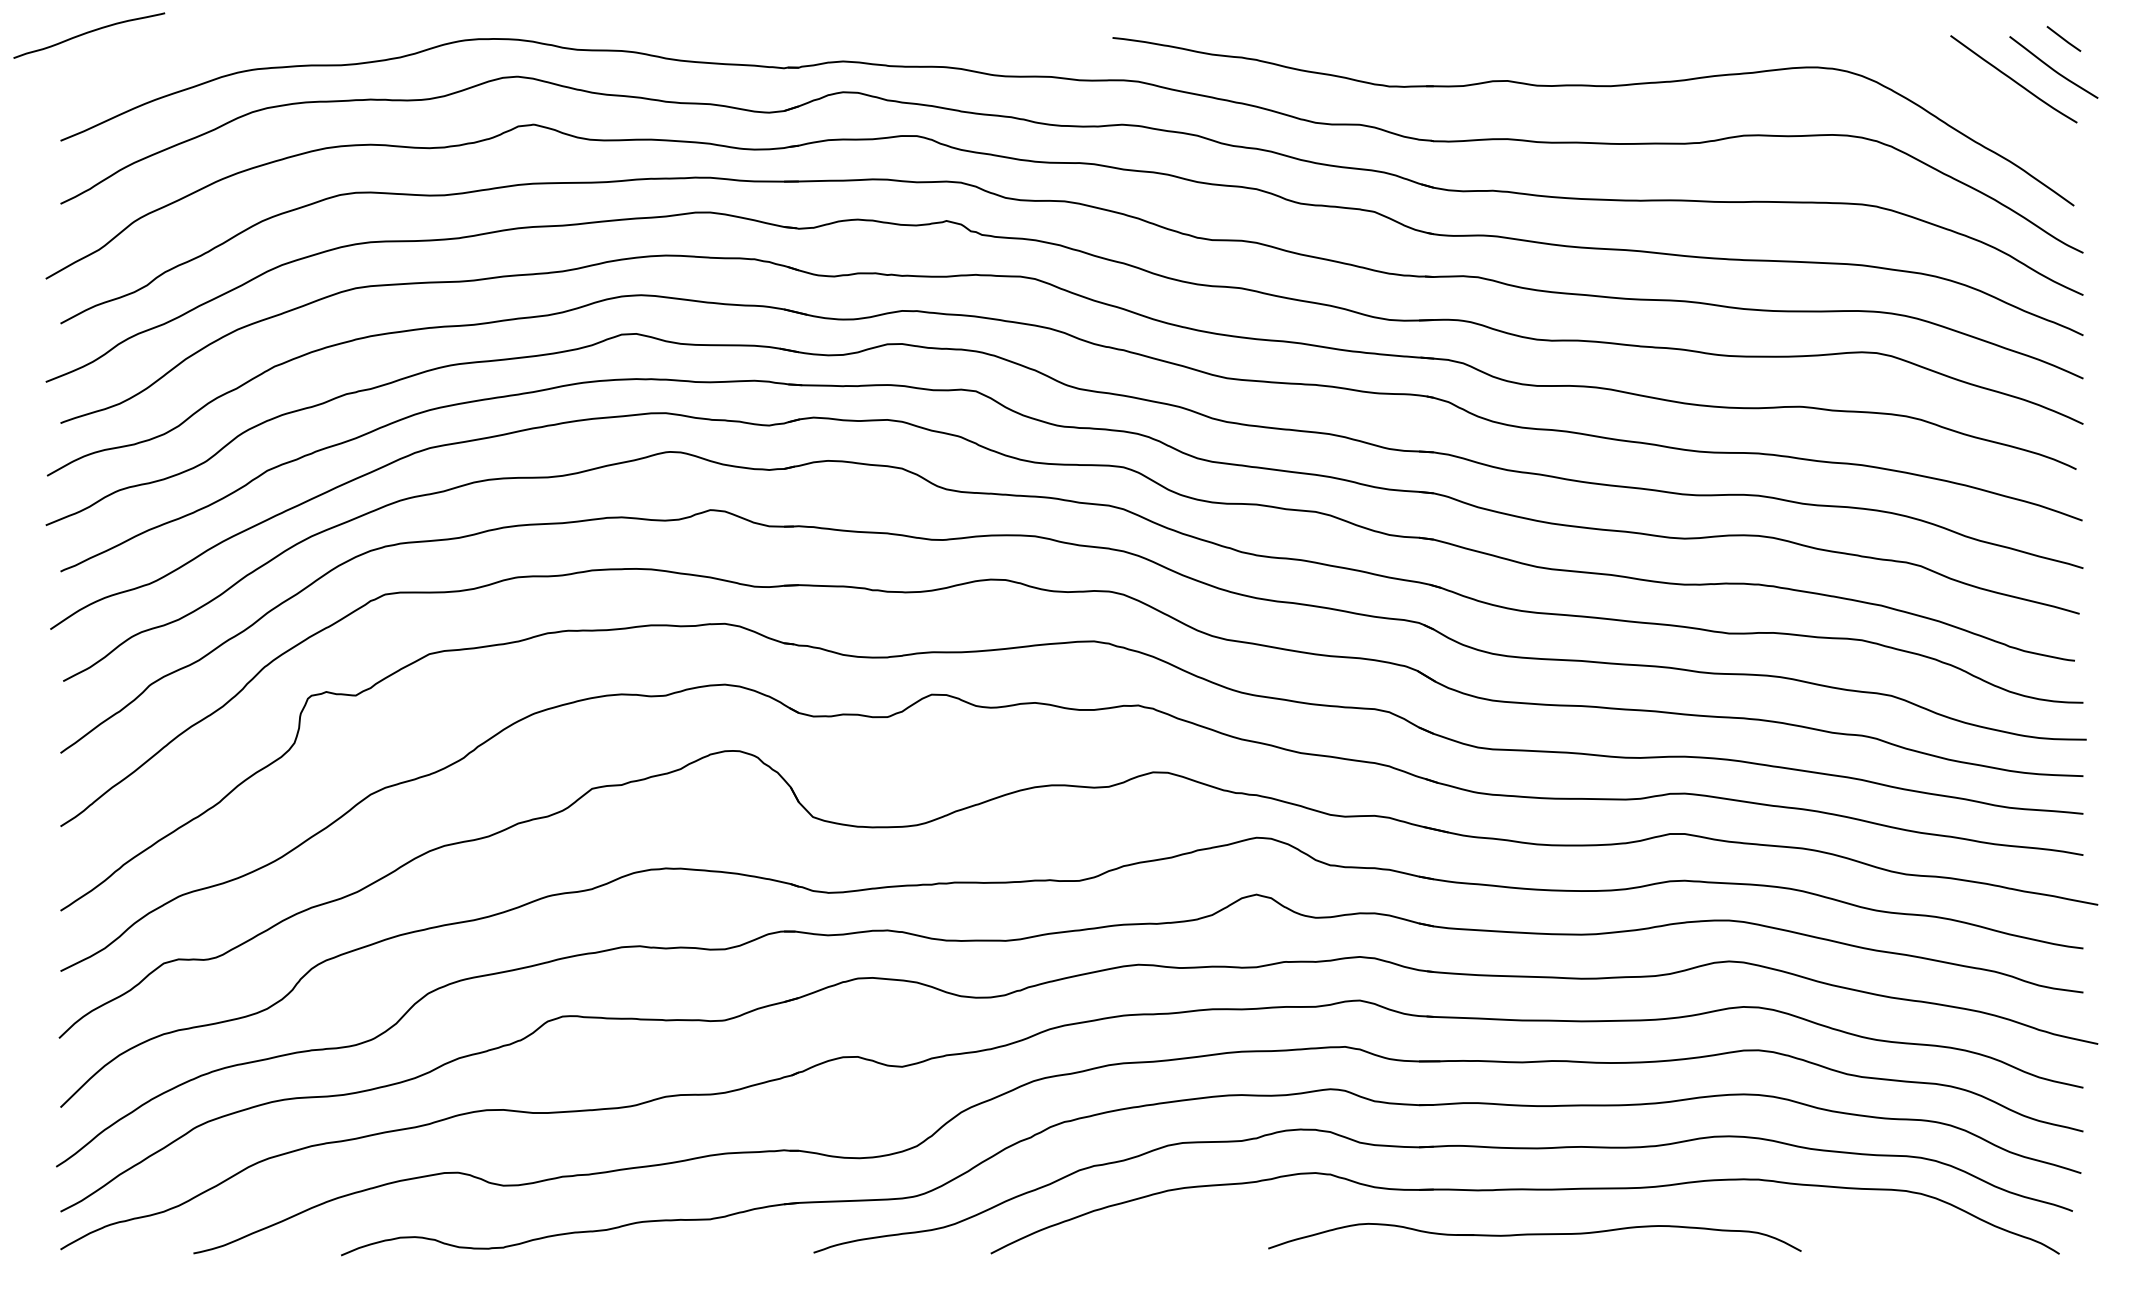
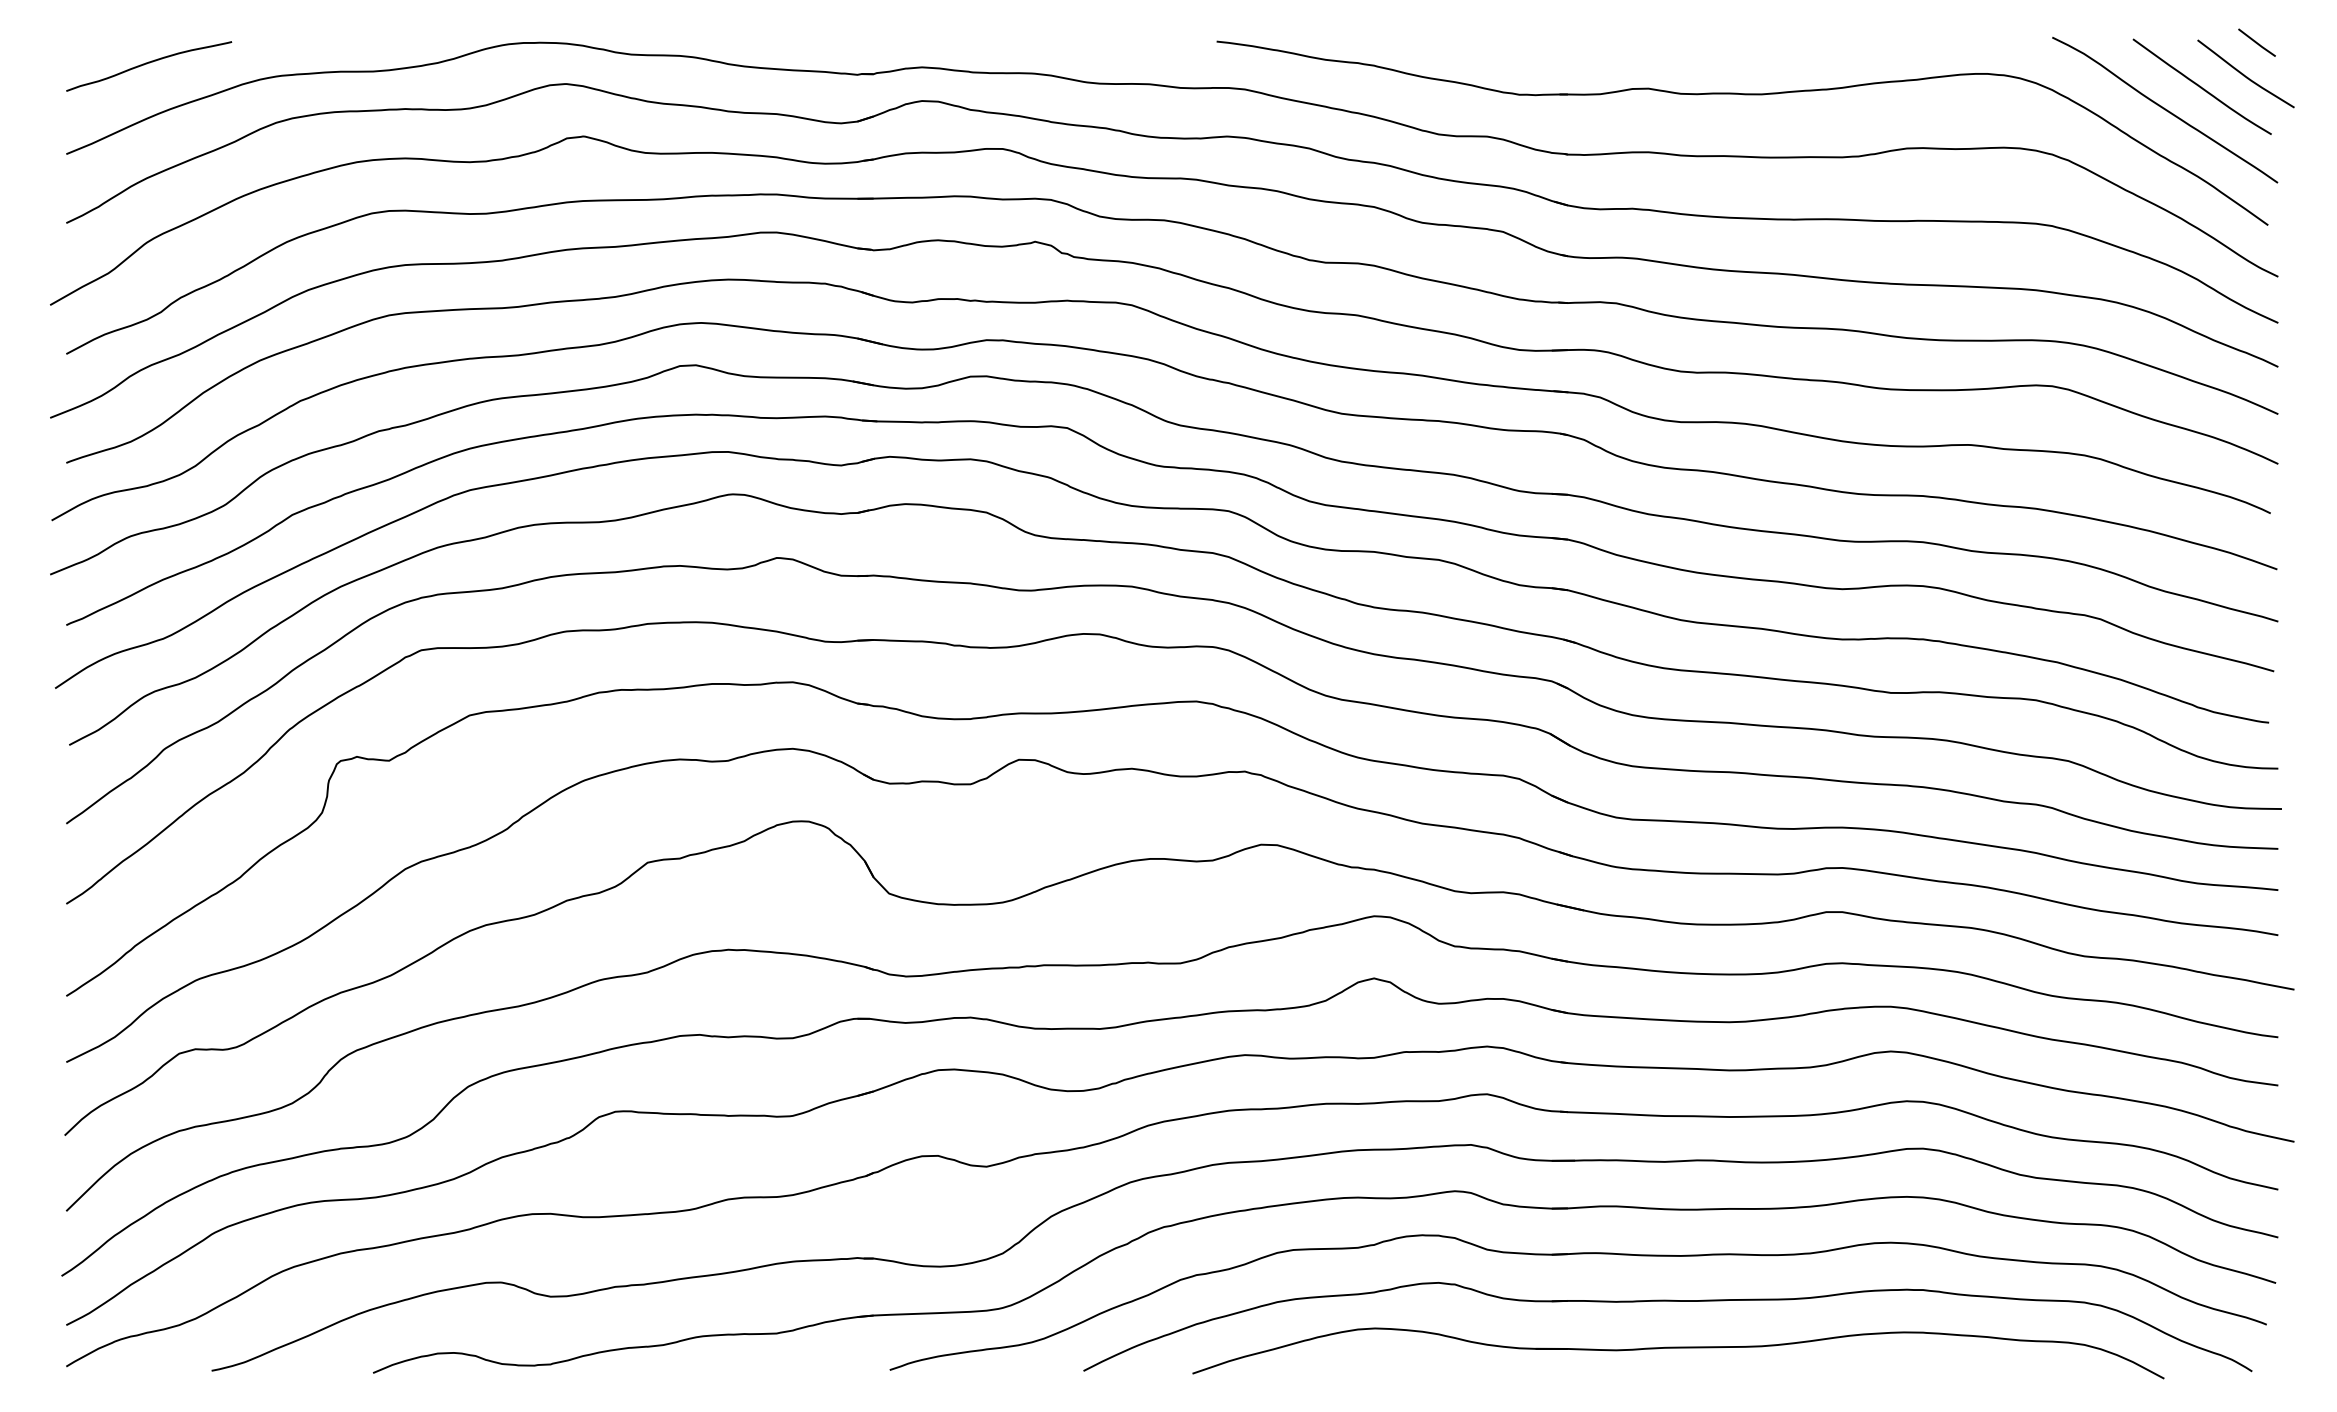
curve: (88, 33) -> (148, 64), moved
curve: (1979, 100) -> (2164, 110), added
part: (1534, 1237) -> (1678, 1353), size x1.67

